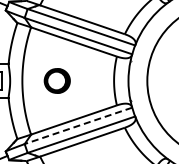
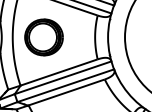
part: (57, 80) -> (44, 37), size x1.67
line: (78, 125) -> (63, 77), dashed -> solid

